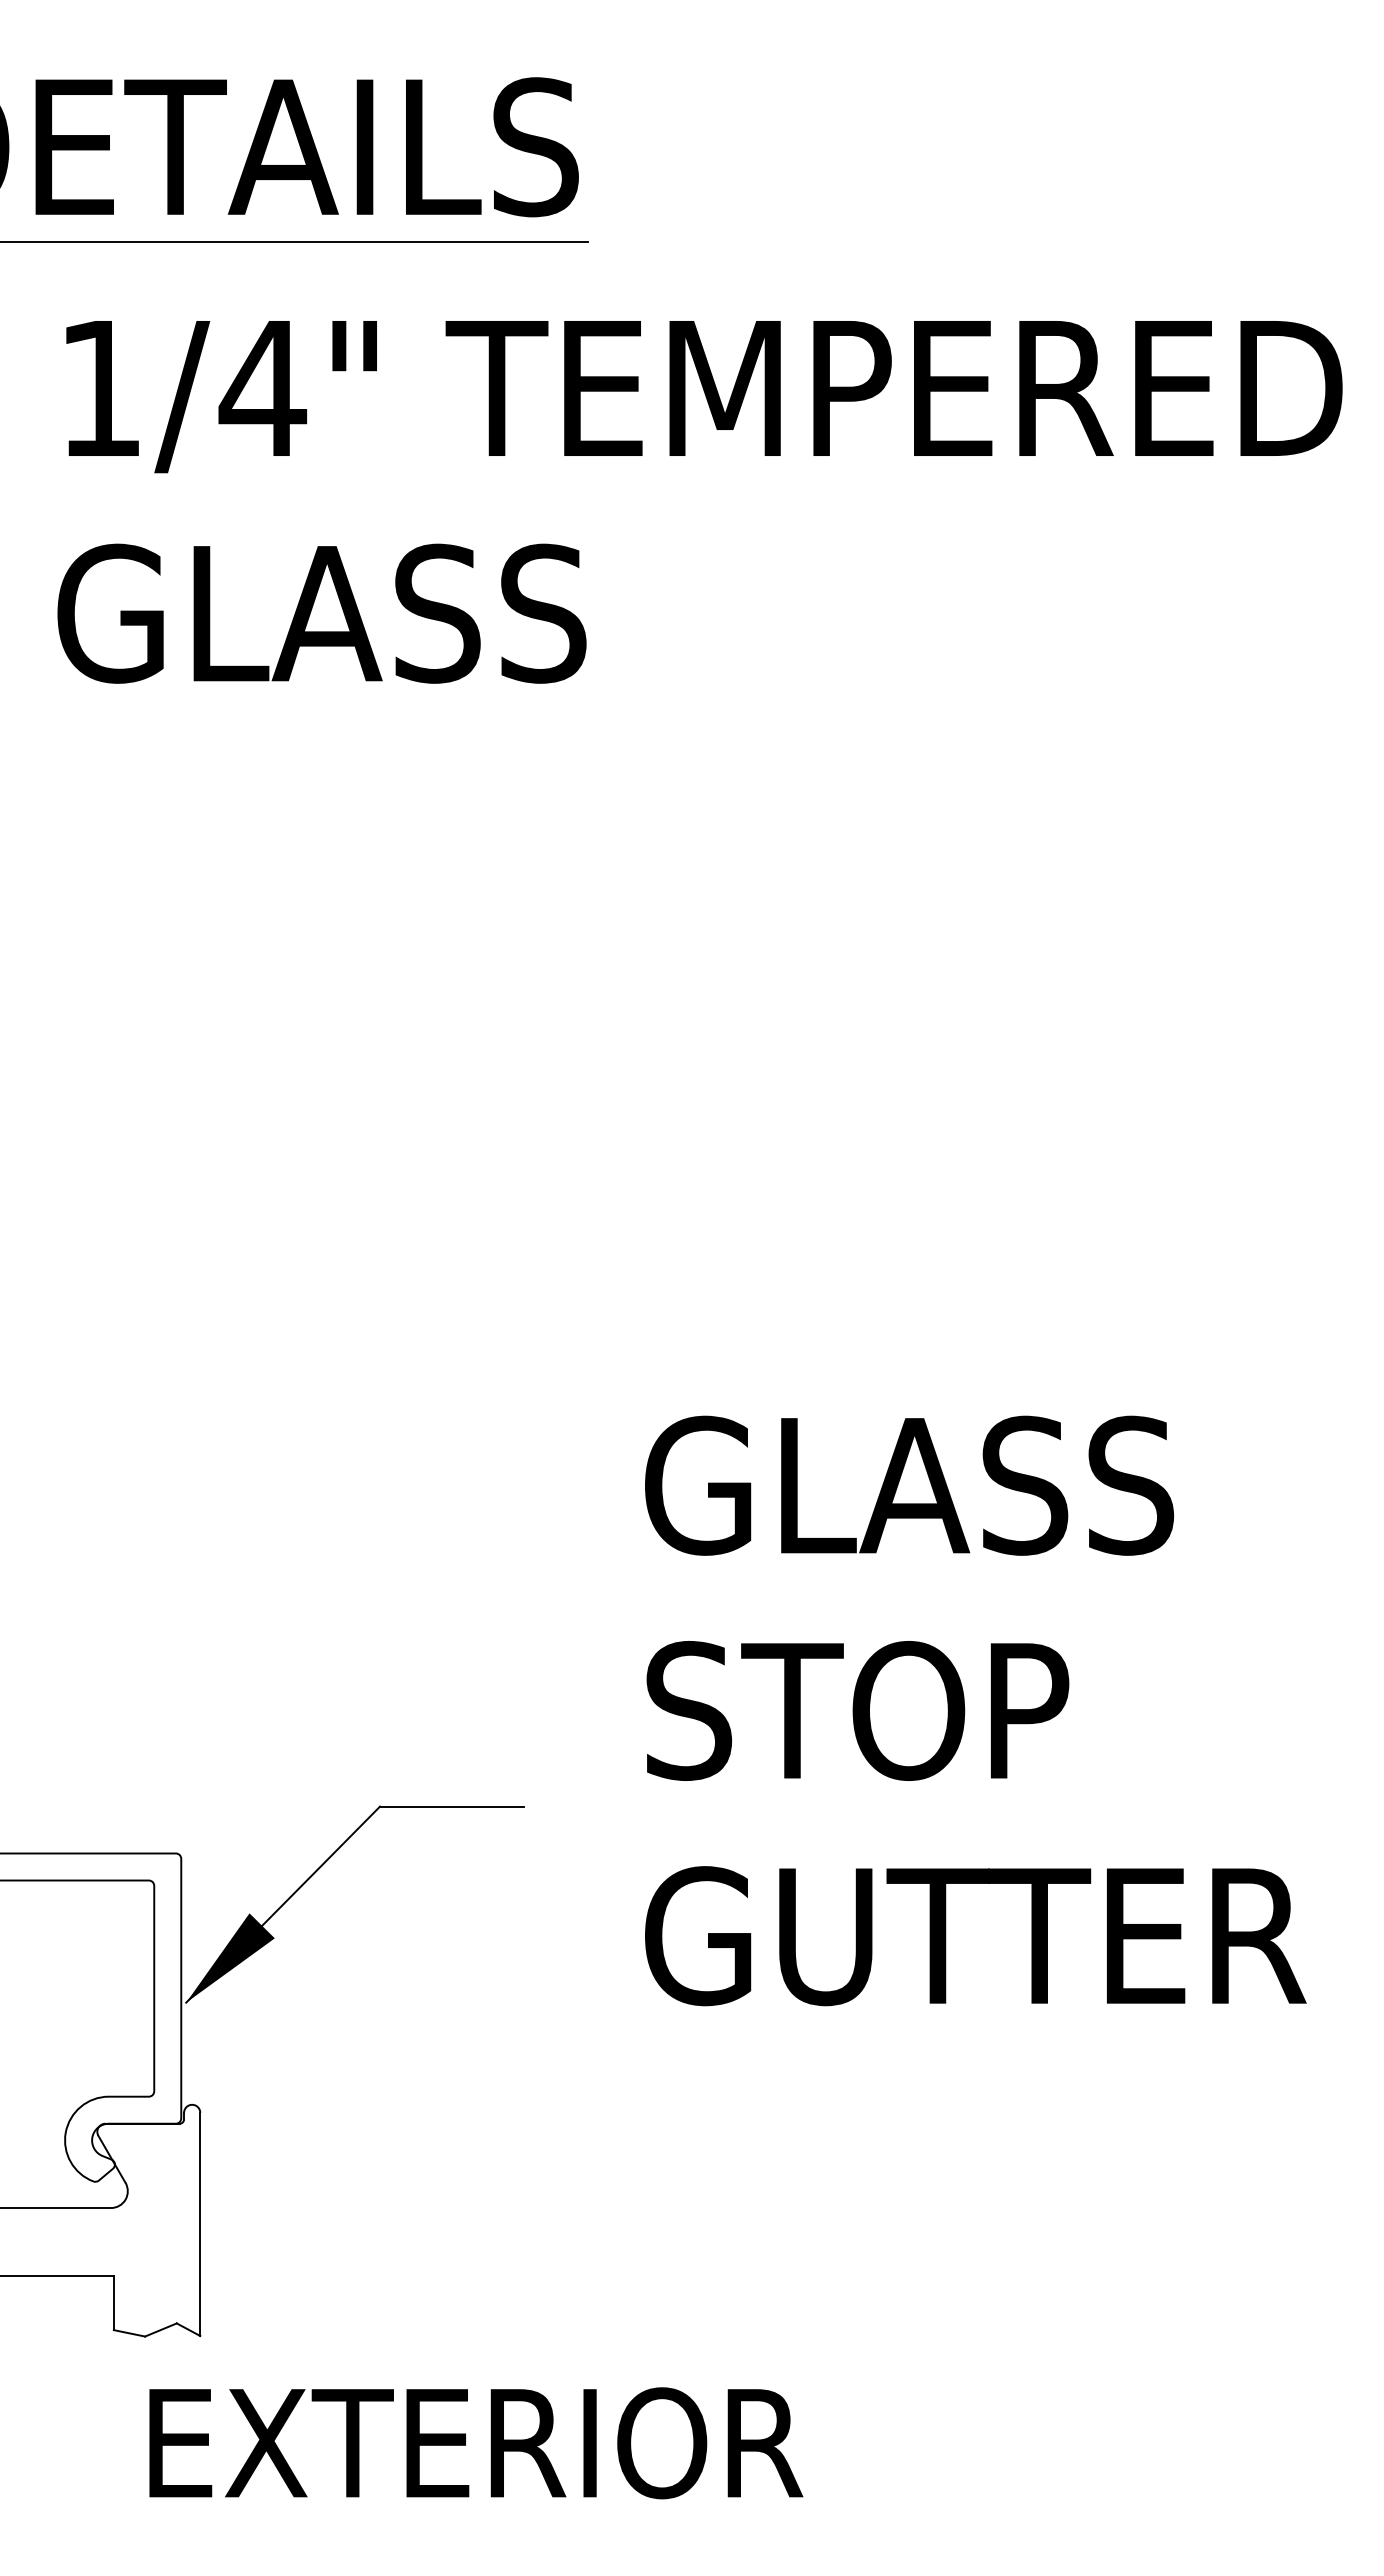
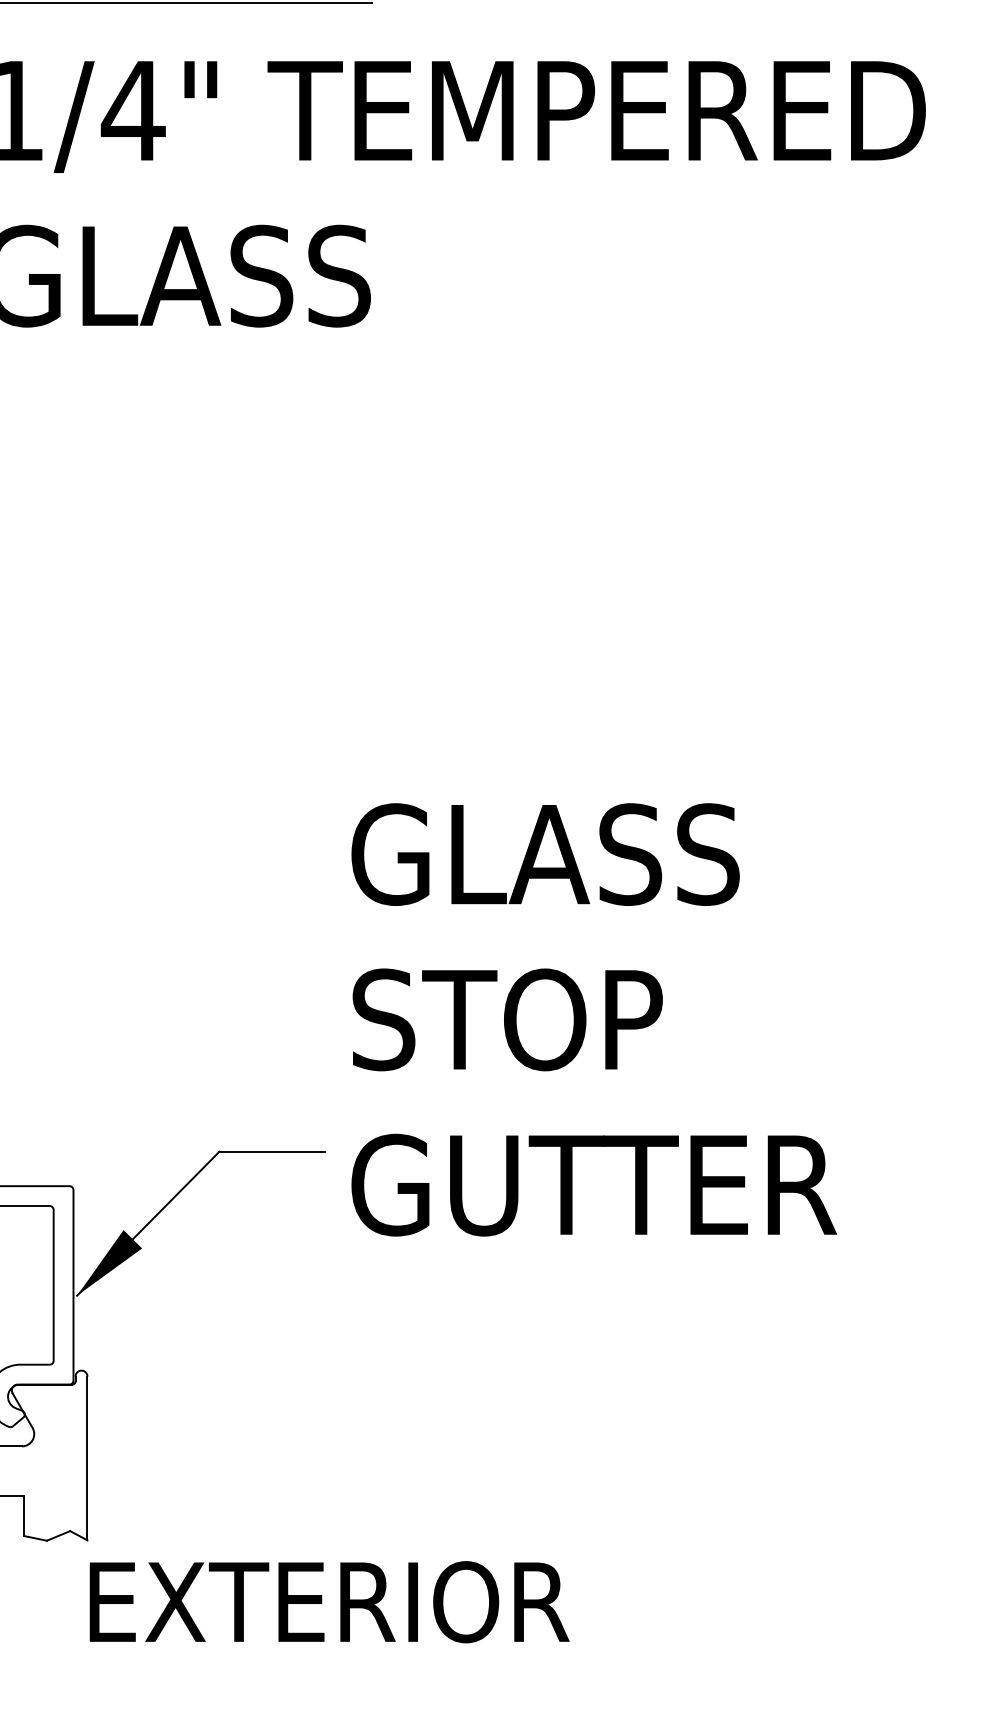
text: (975, 1710) -> (594, 1019), moved
text: (476, 2443) -> (329, 1602), moved

